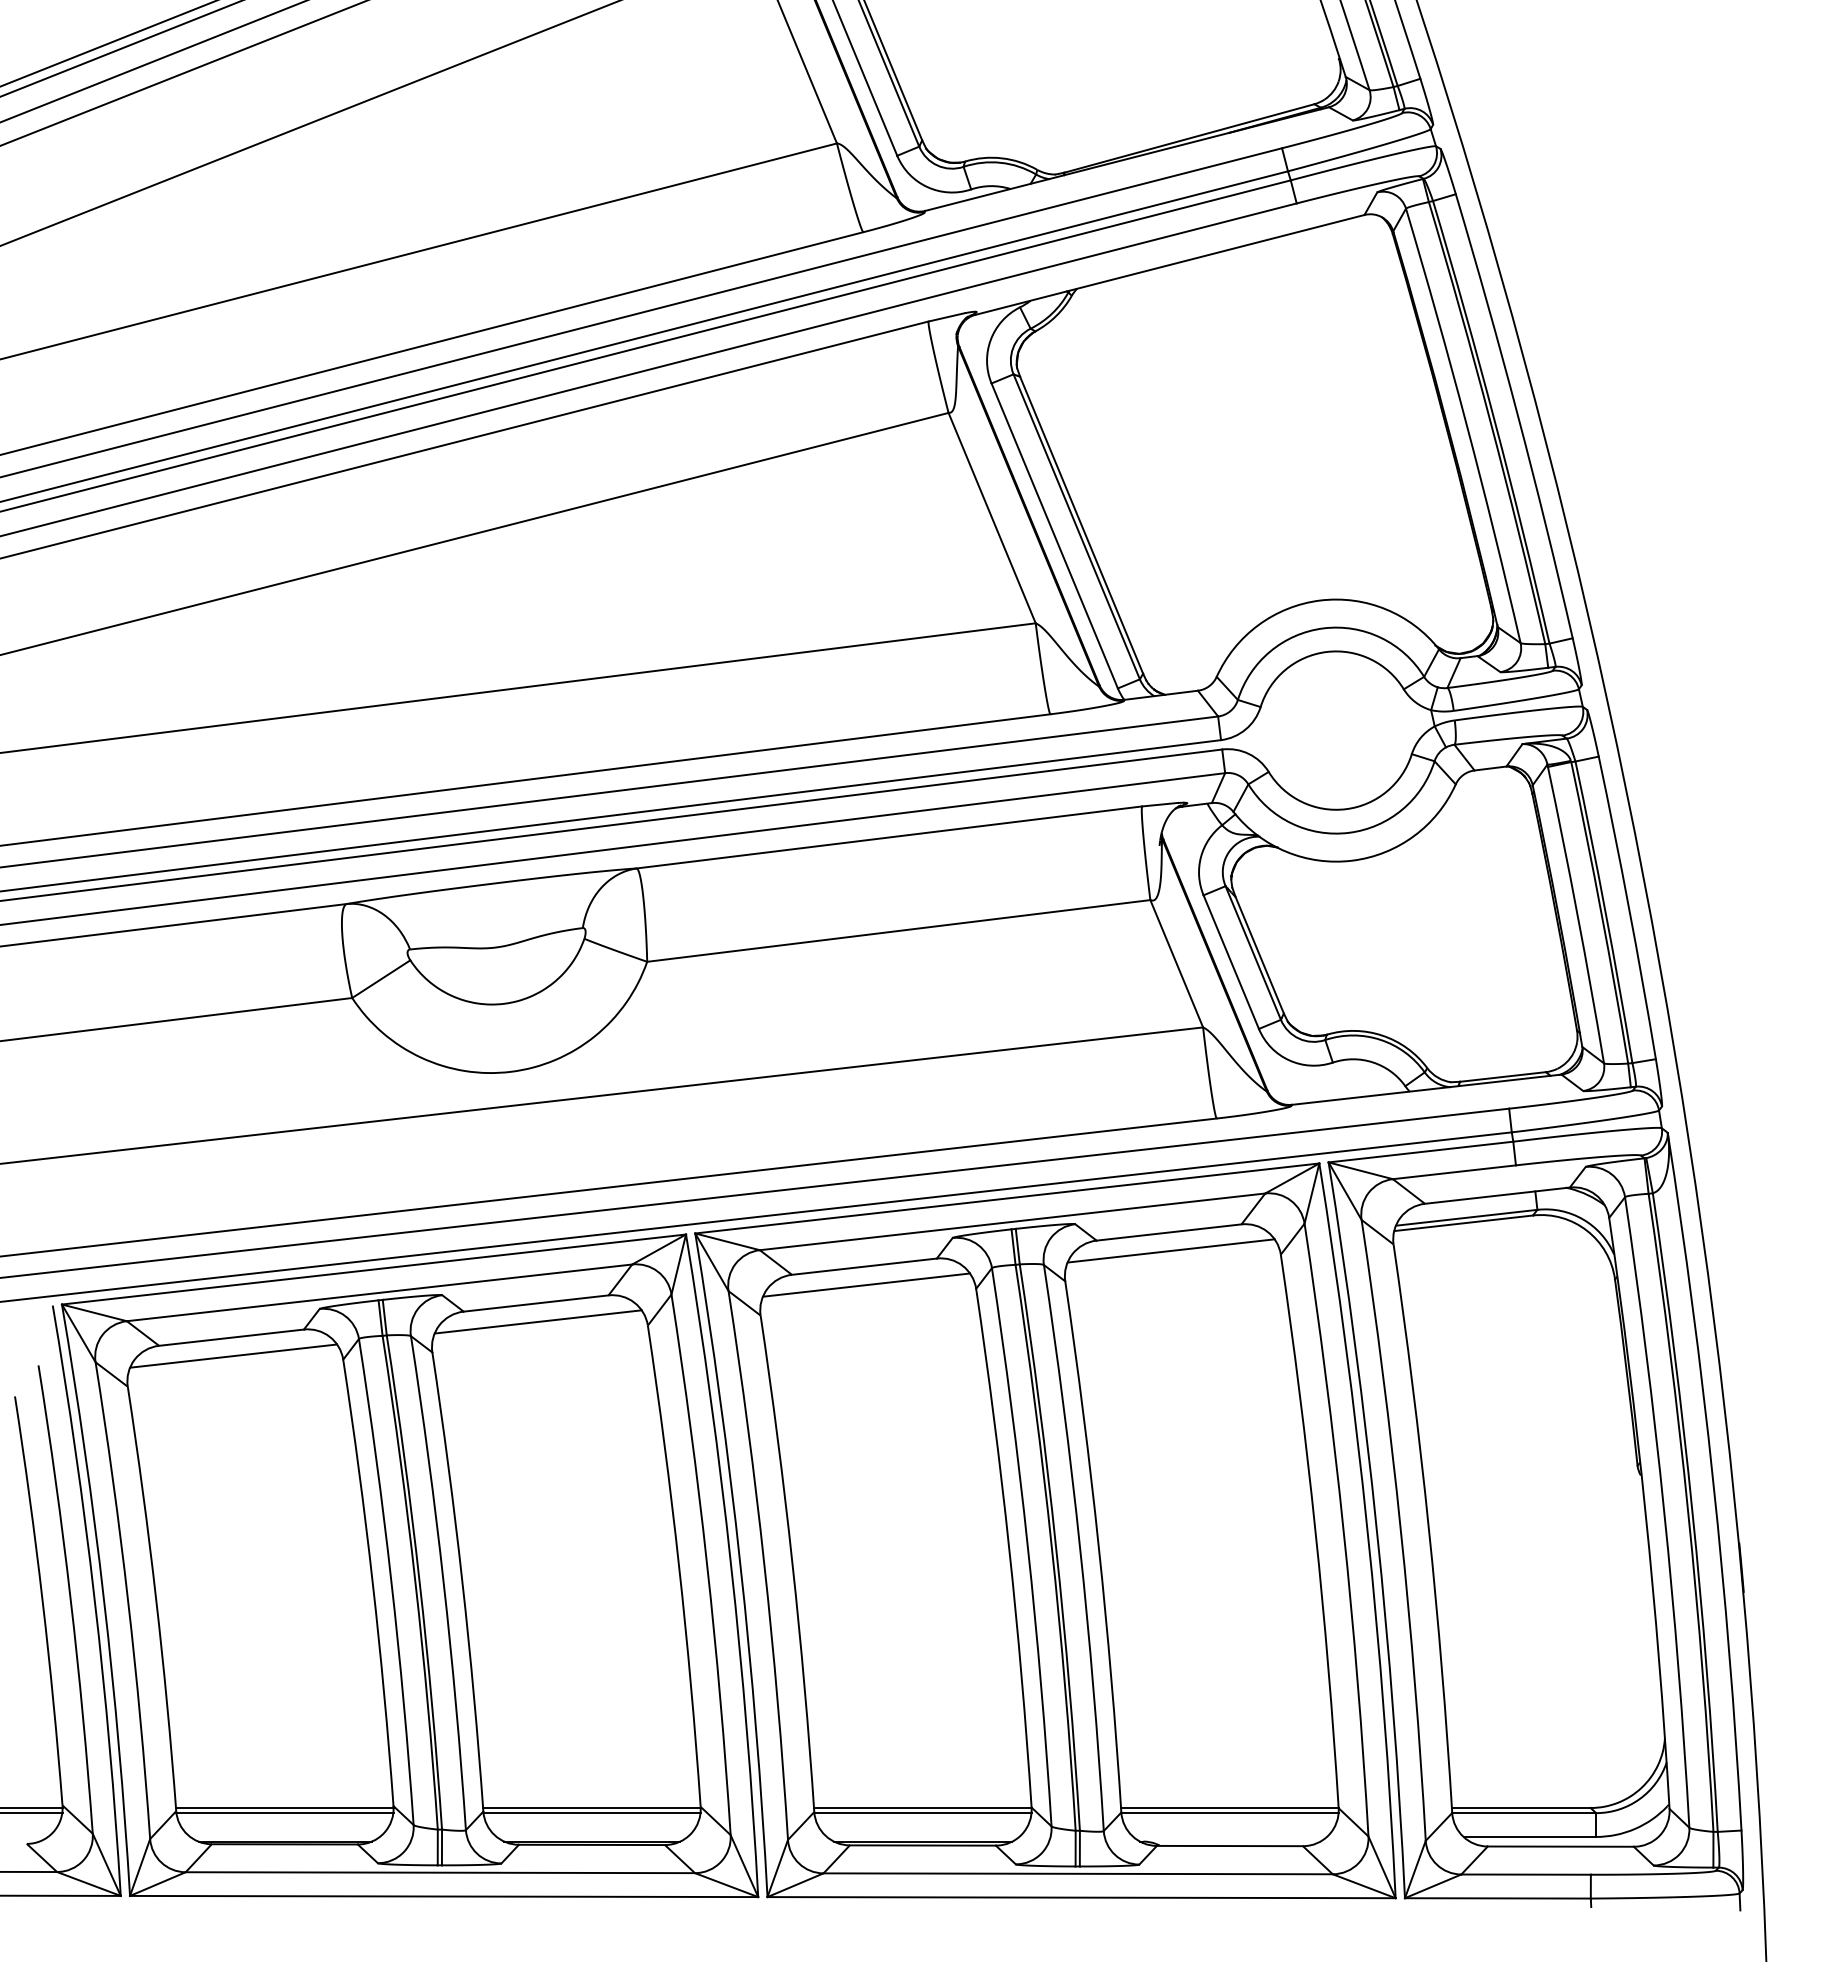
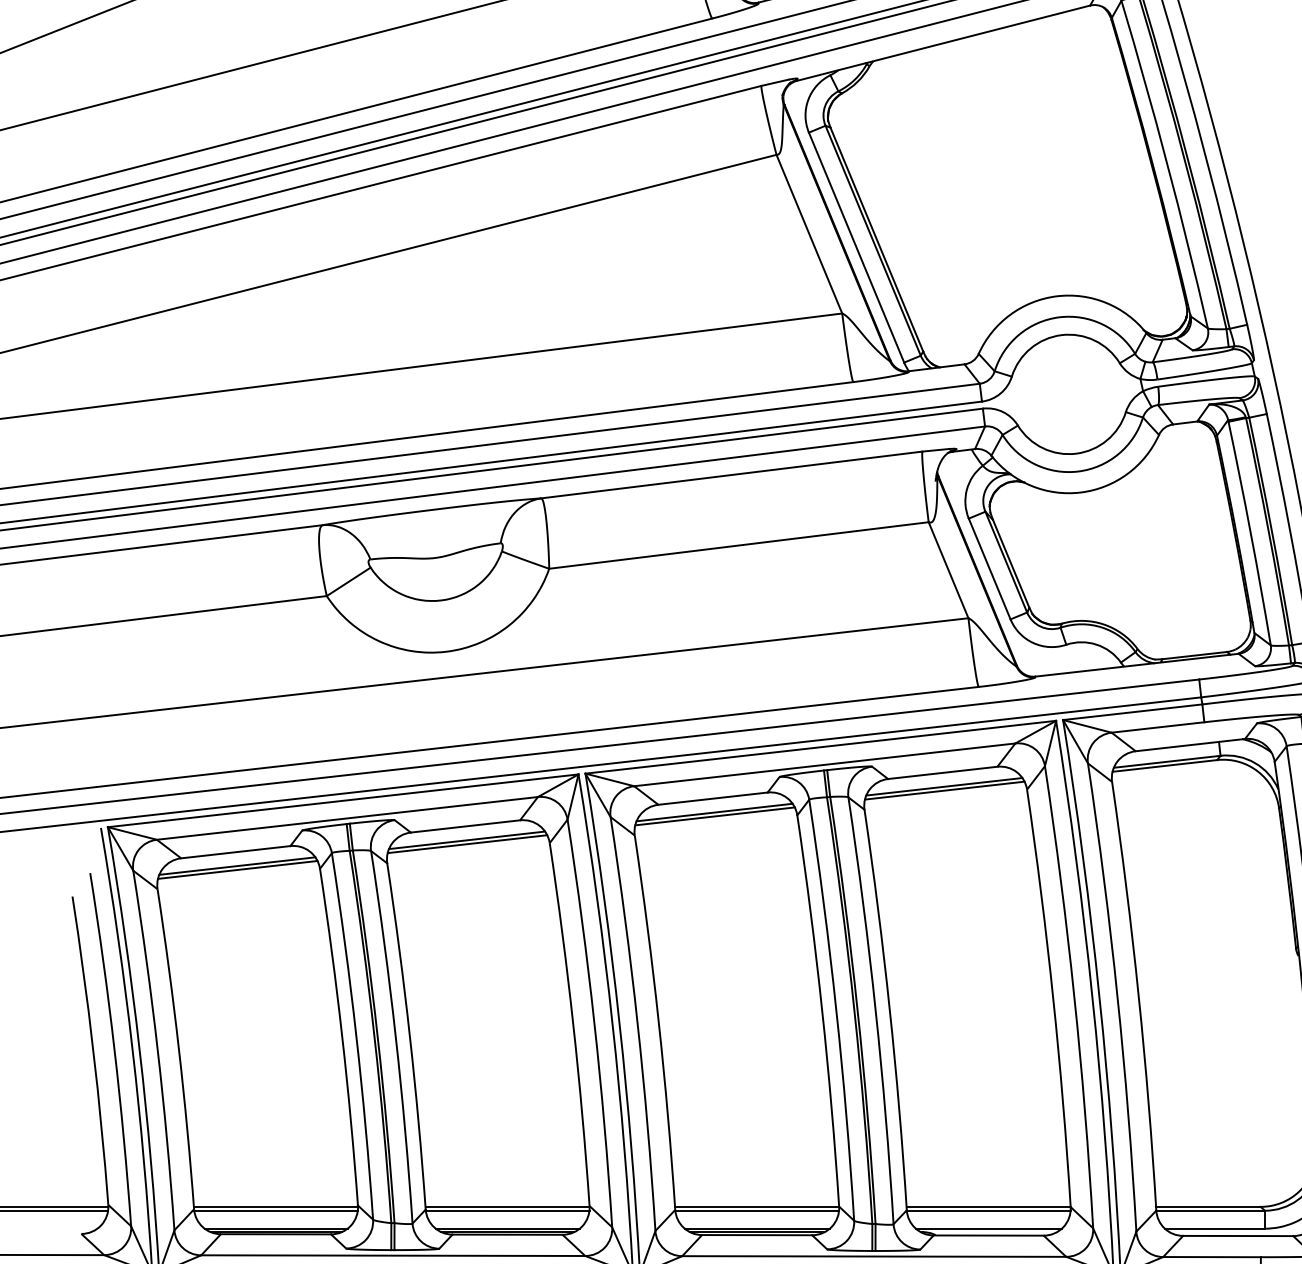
line: (1171, 1255) -> (944, 790), added
line: (866, 1290) -> (714, 816), added
line: (538, 1326) -> (467, 843), added
line: (233, 1361) -> (237, 870), added
line: (284, 1836) -> (275, 1228), added
line: (591, 1836) -> (507, 1228), added
line: (923, 1836) -> (757, 1228), added
line: (1229, 1836) -> (988, 1228), added

